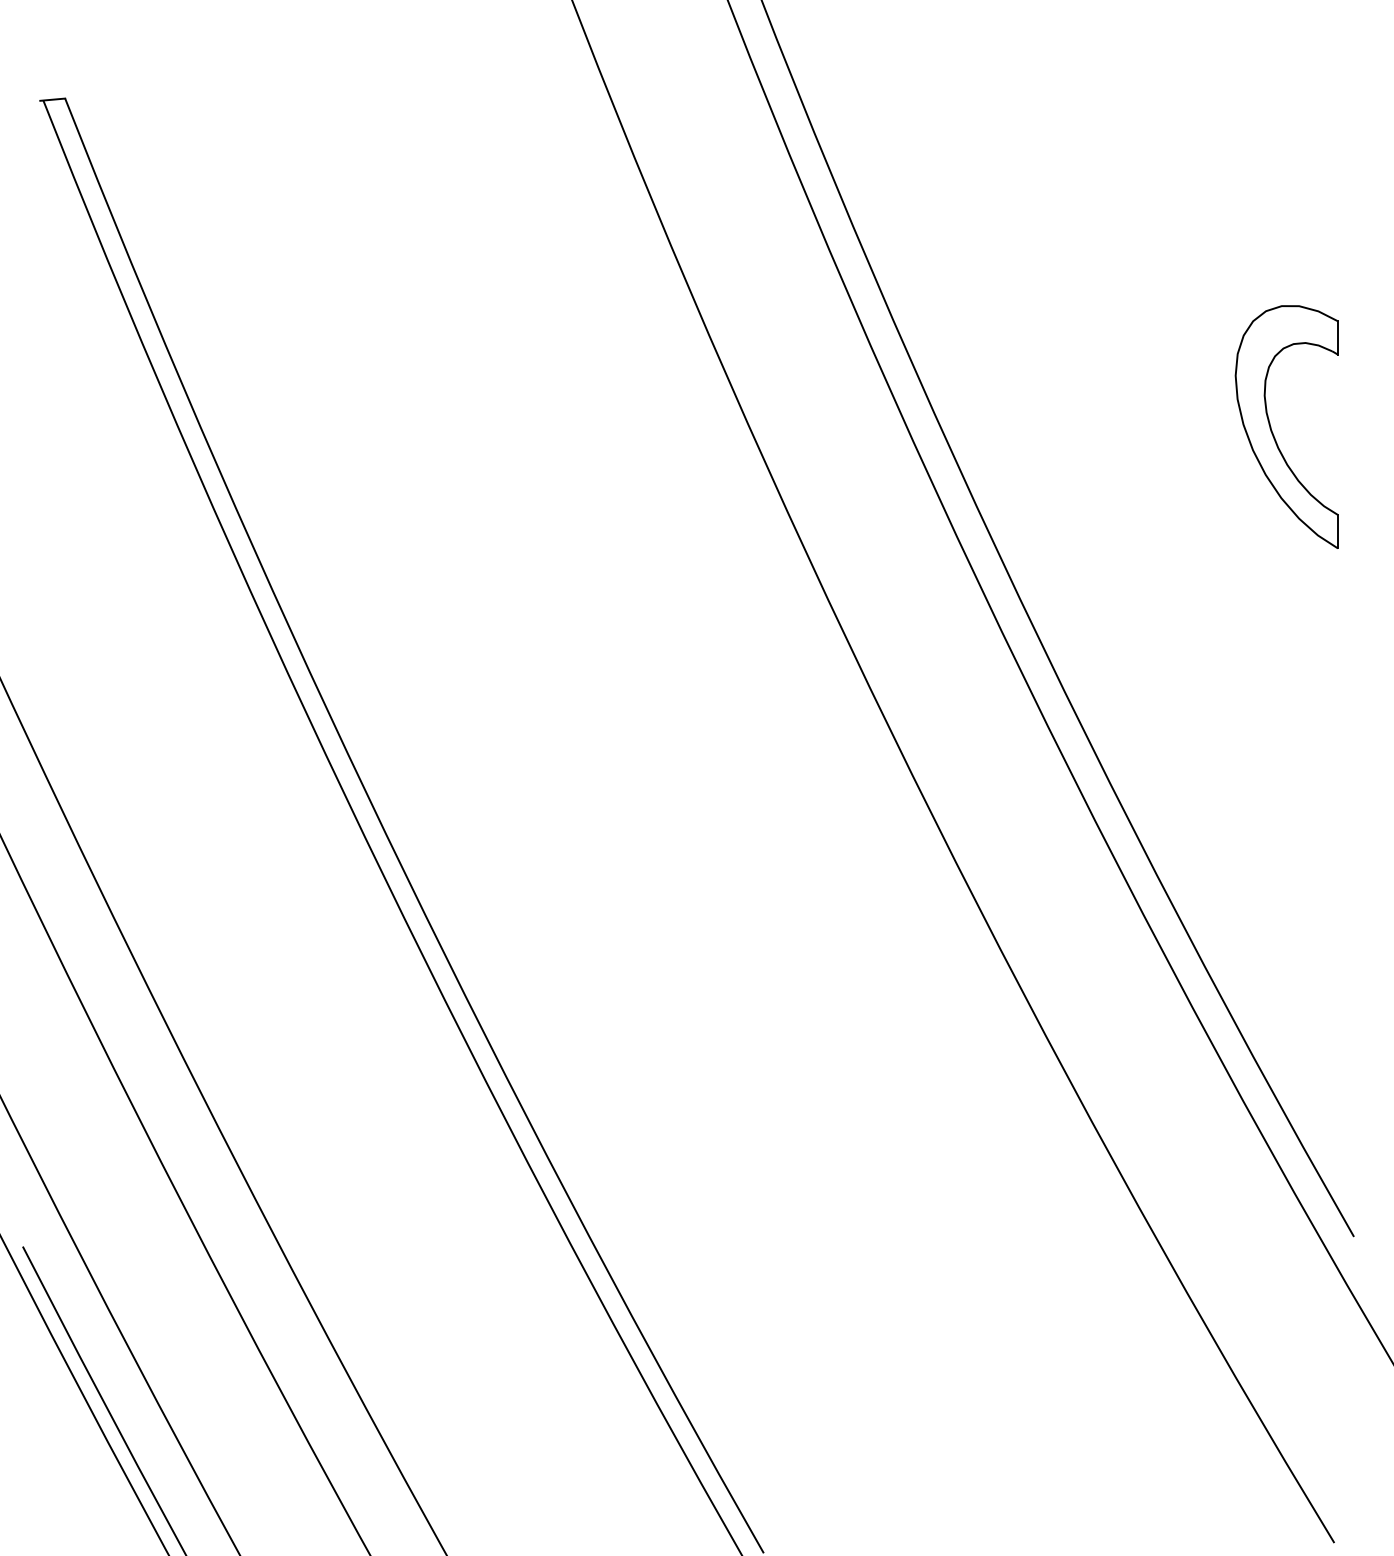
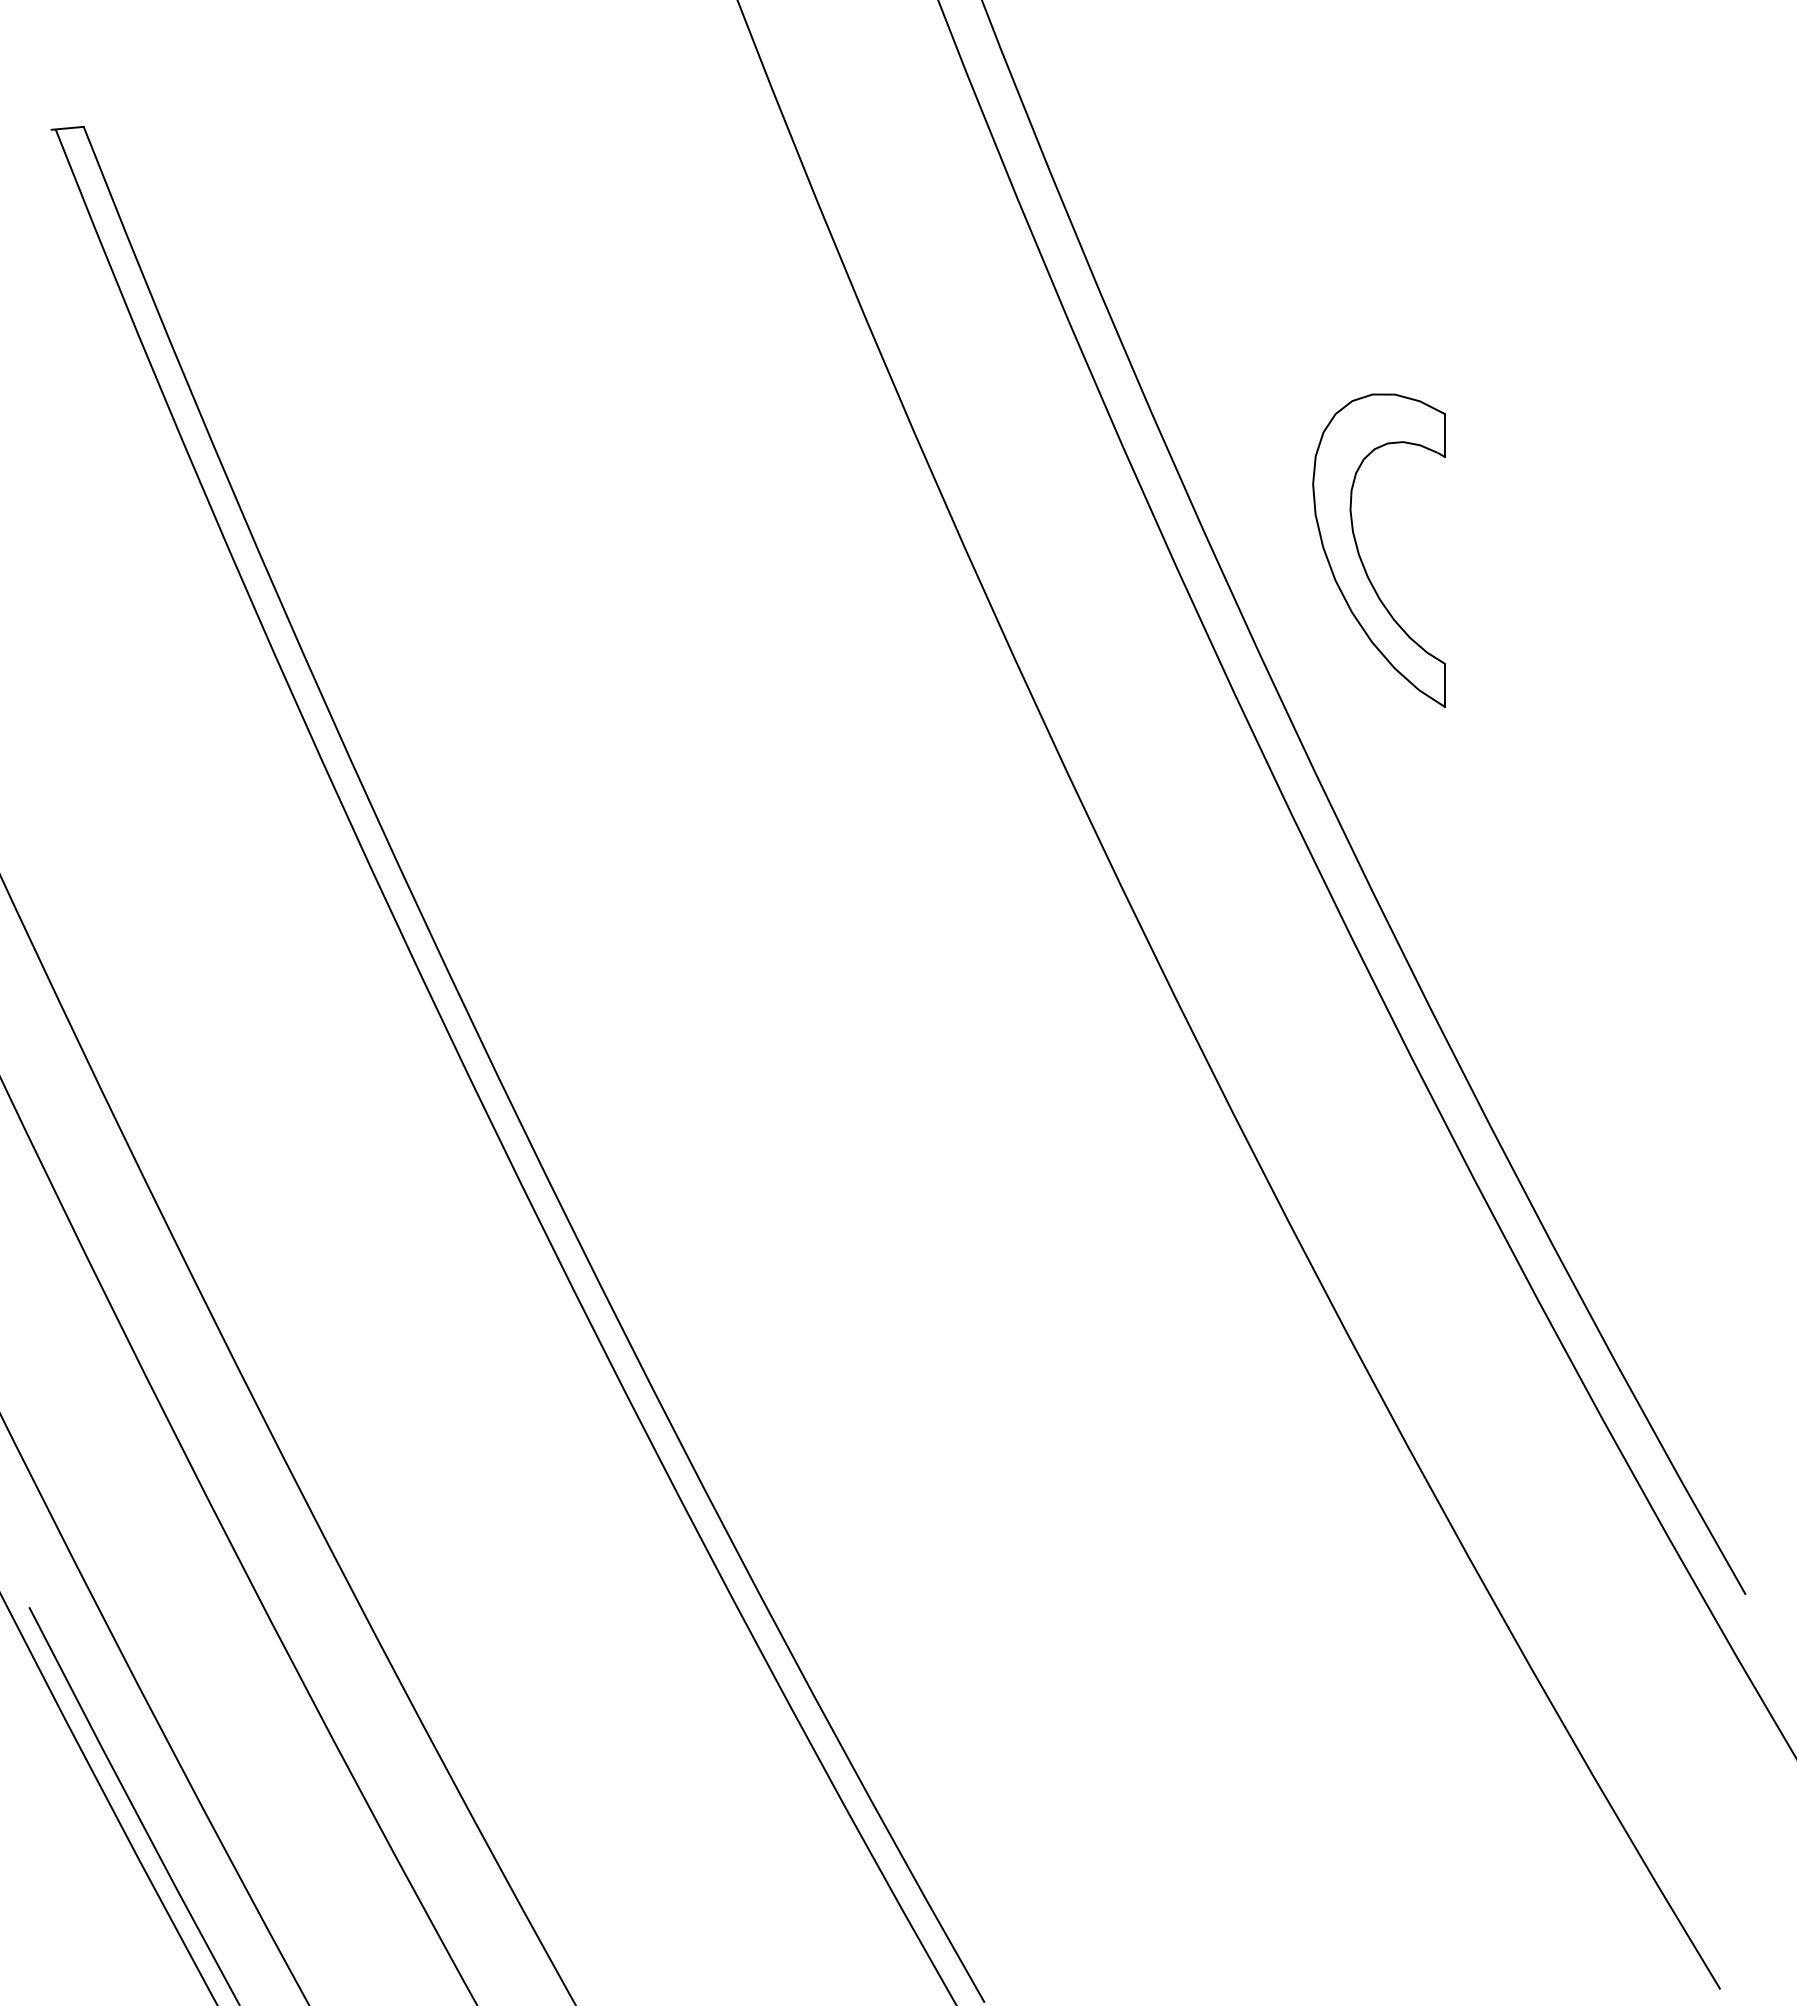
part: (1272, 430) -> (1360, 555), moved

